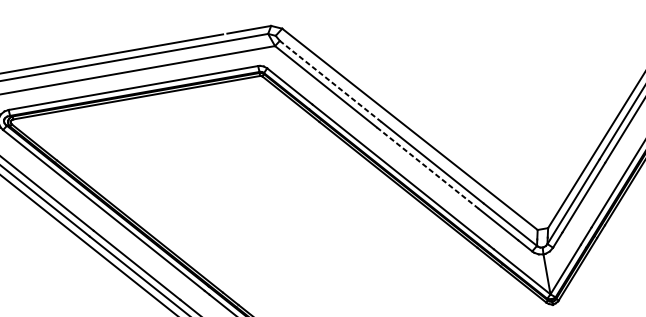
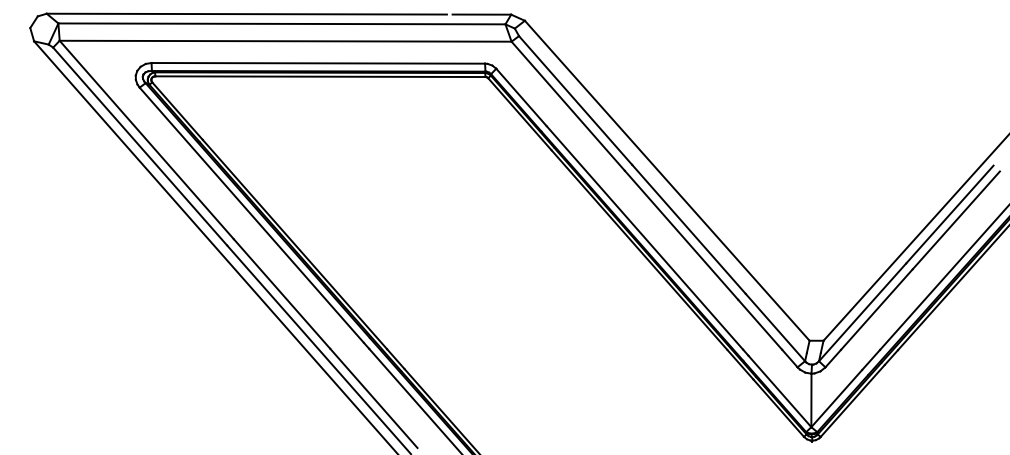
line: (330, 81) -> (575, 100), dashed -> solid
line: (427, 168) -> (681, 235), dashed -> solid

